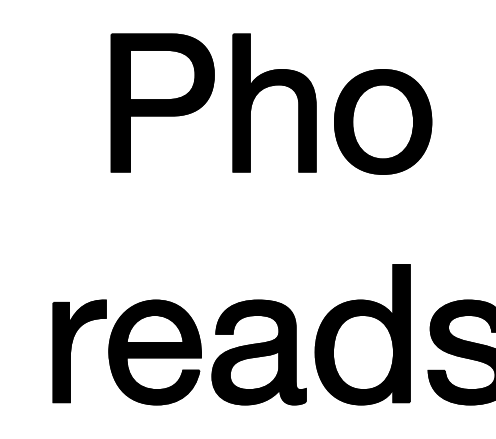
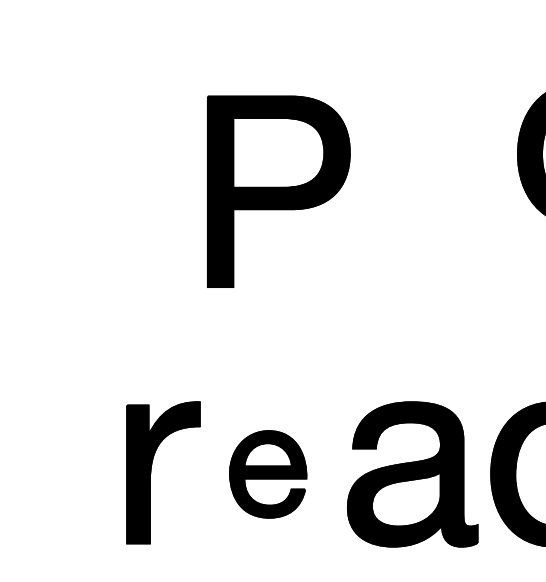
part: (272, 86) -> (431, 104), removed
part: (162, 102) -> (278, 191), moved
part: (154, 352) -> (267, 474), size x0.6

